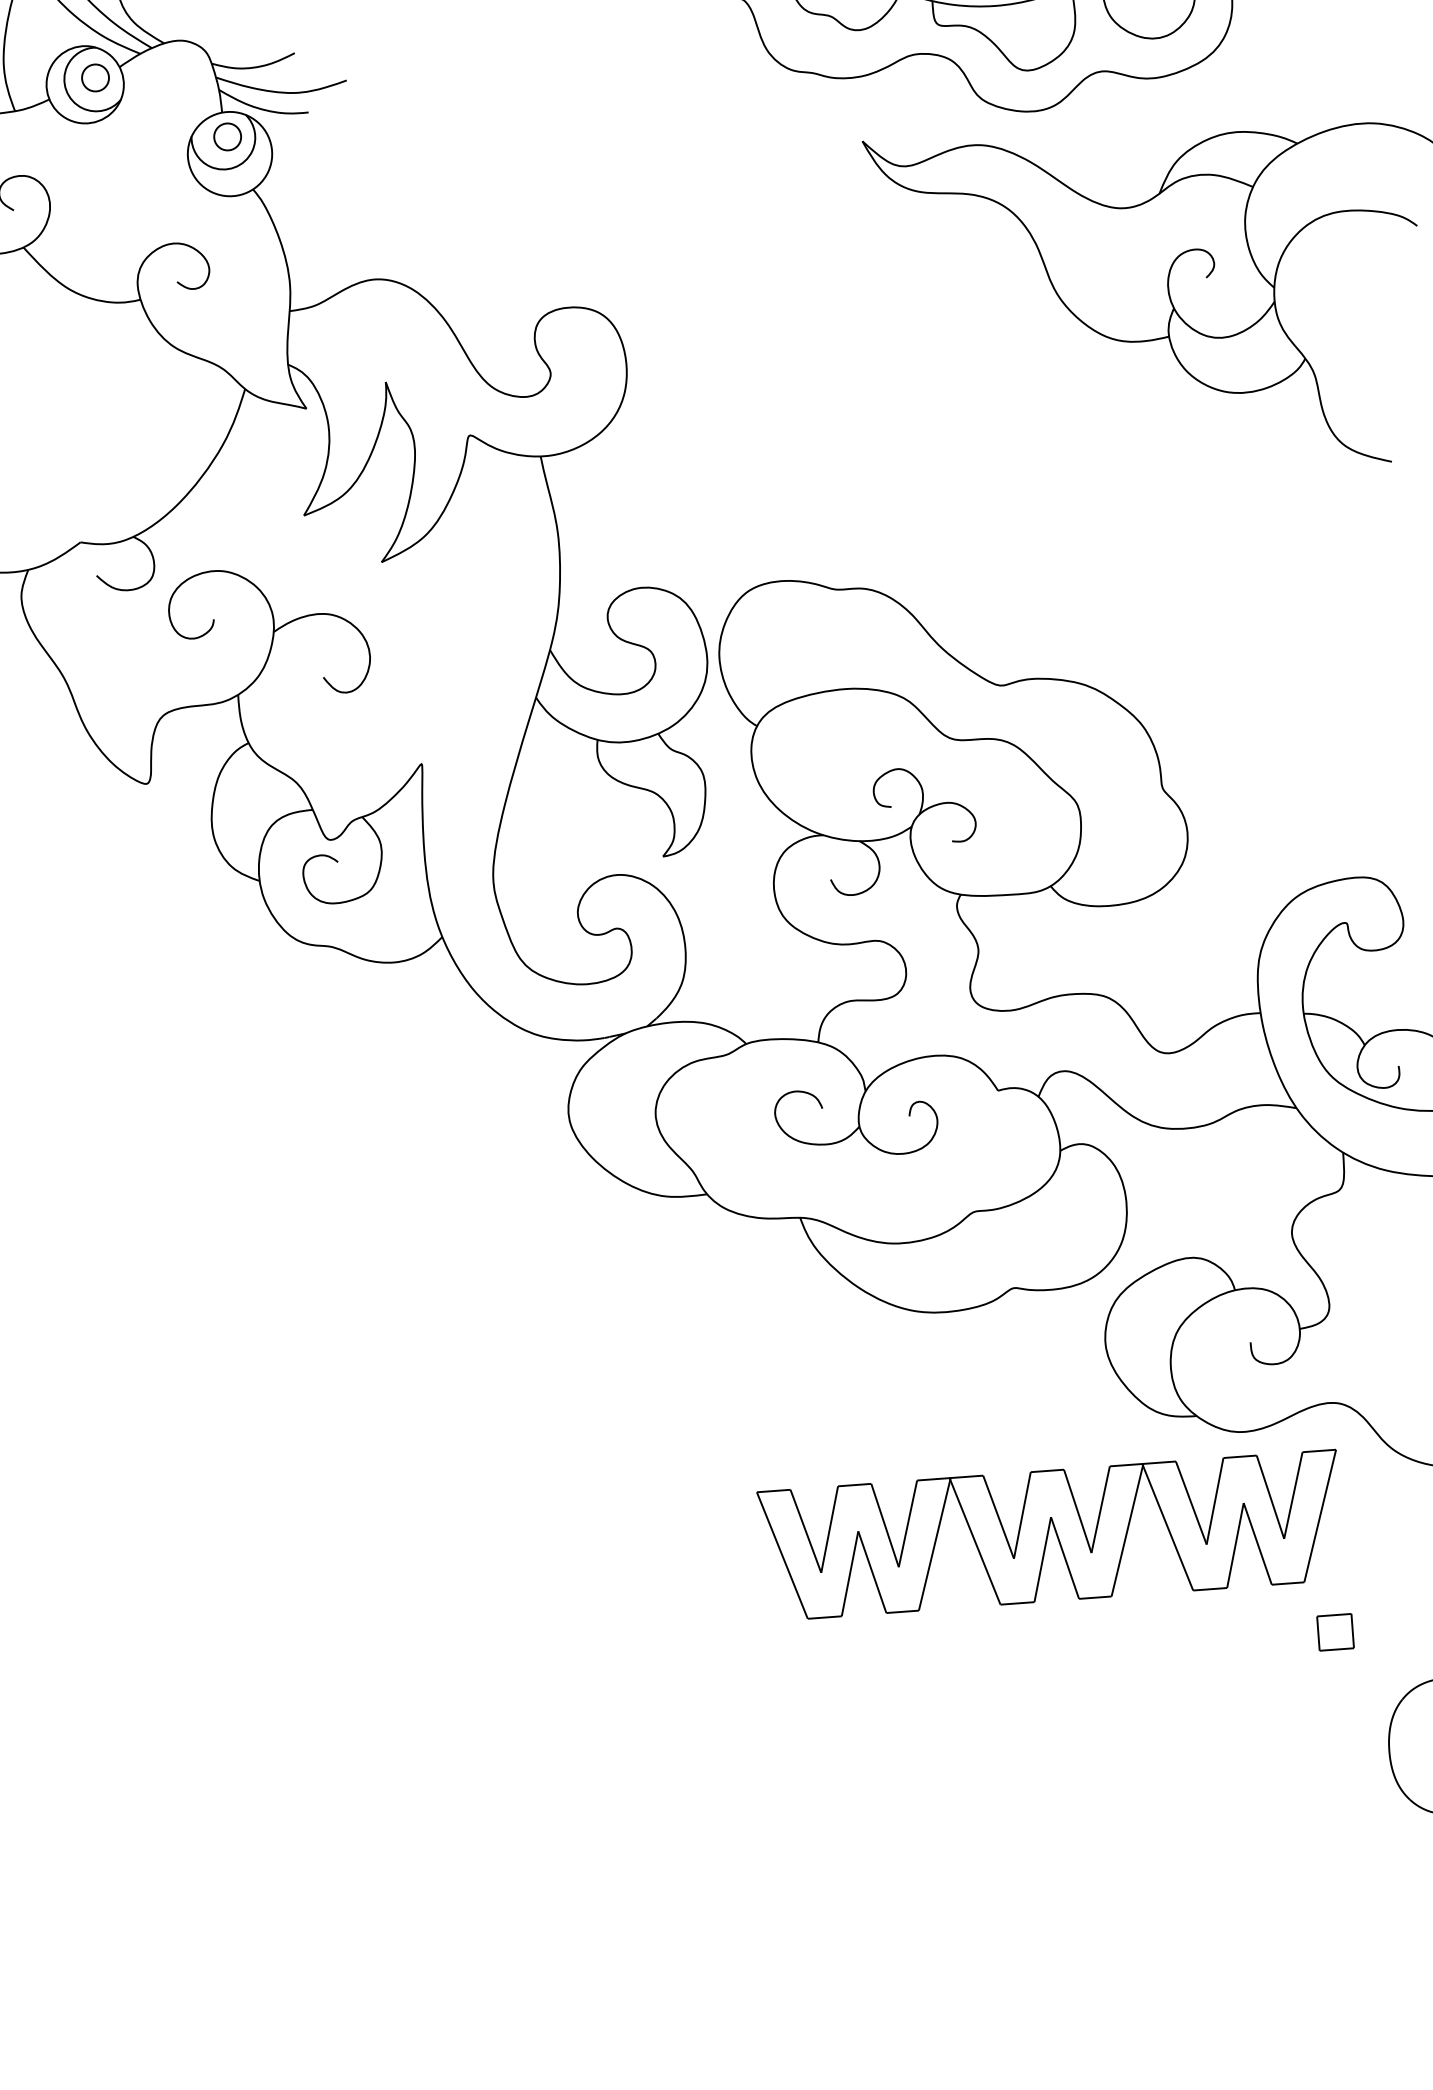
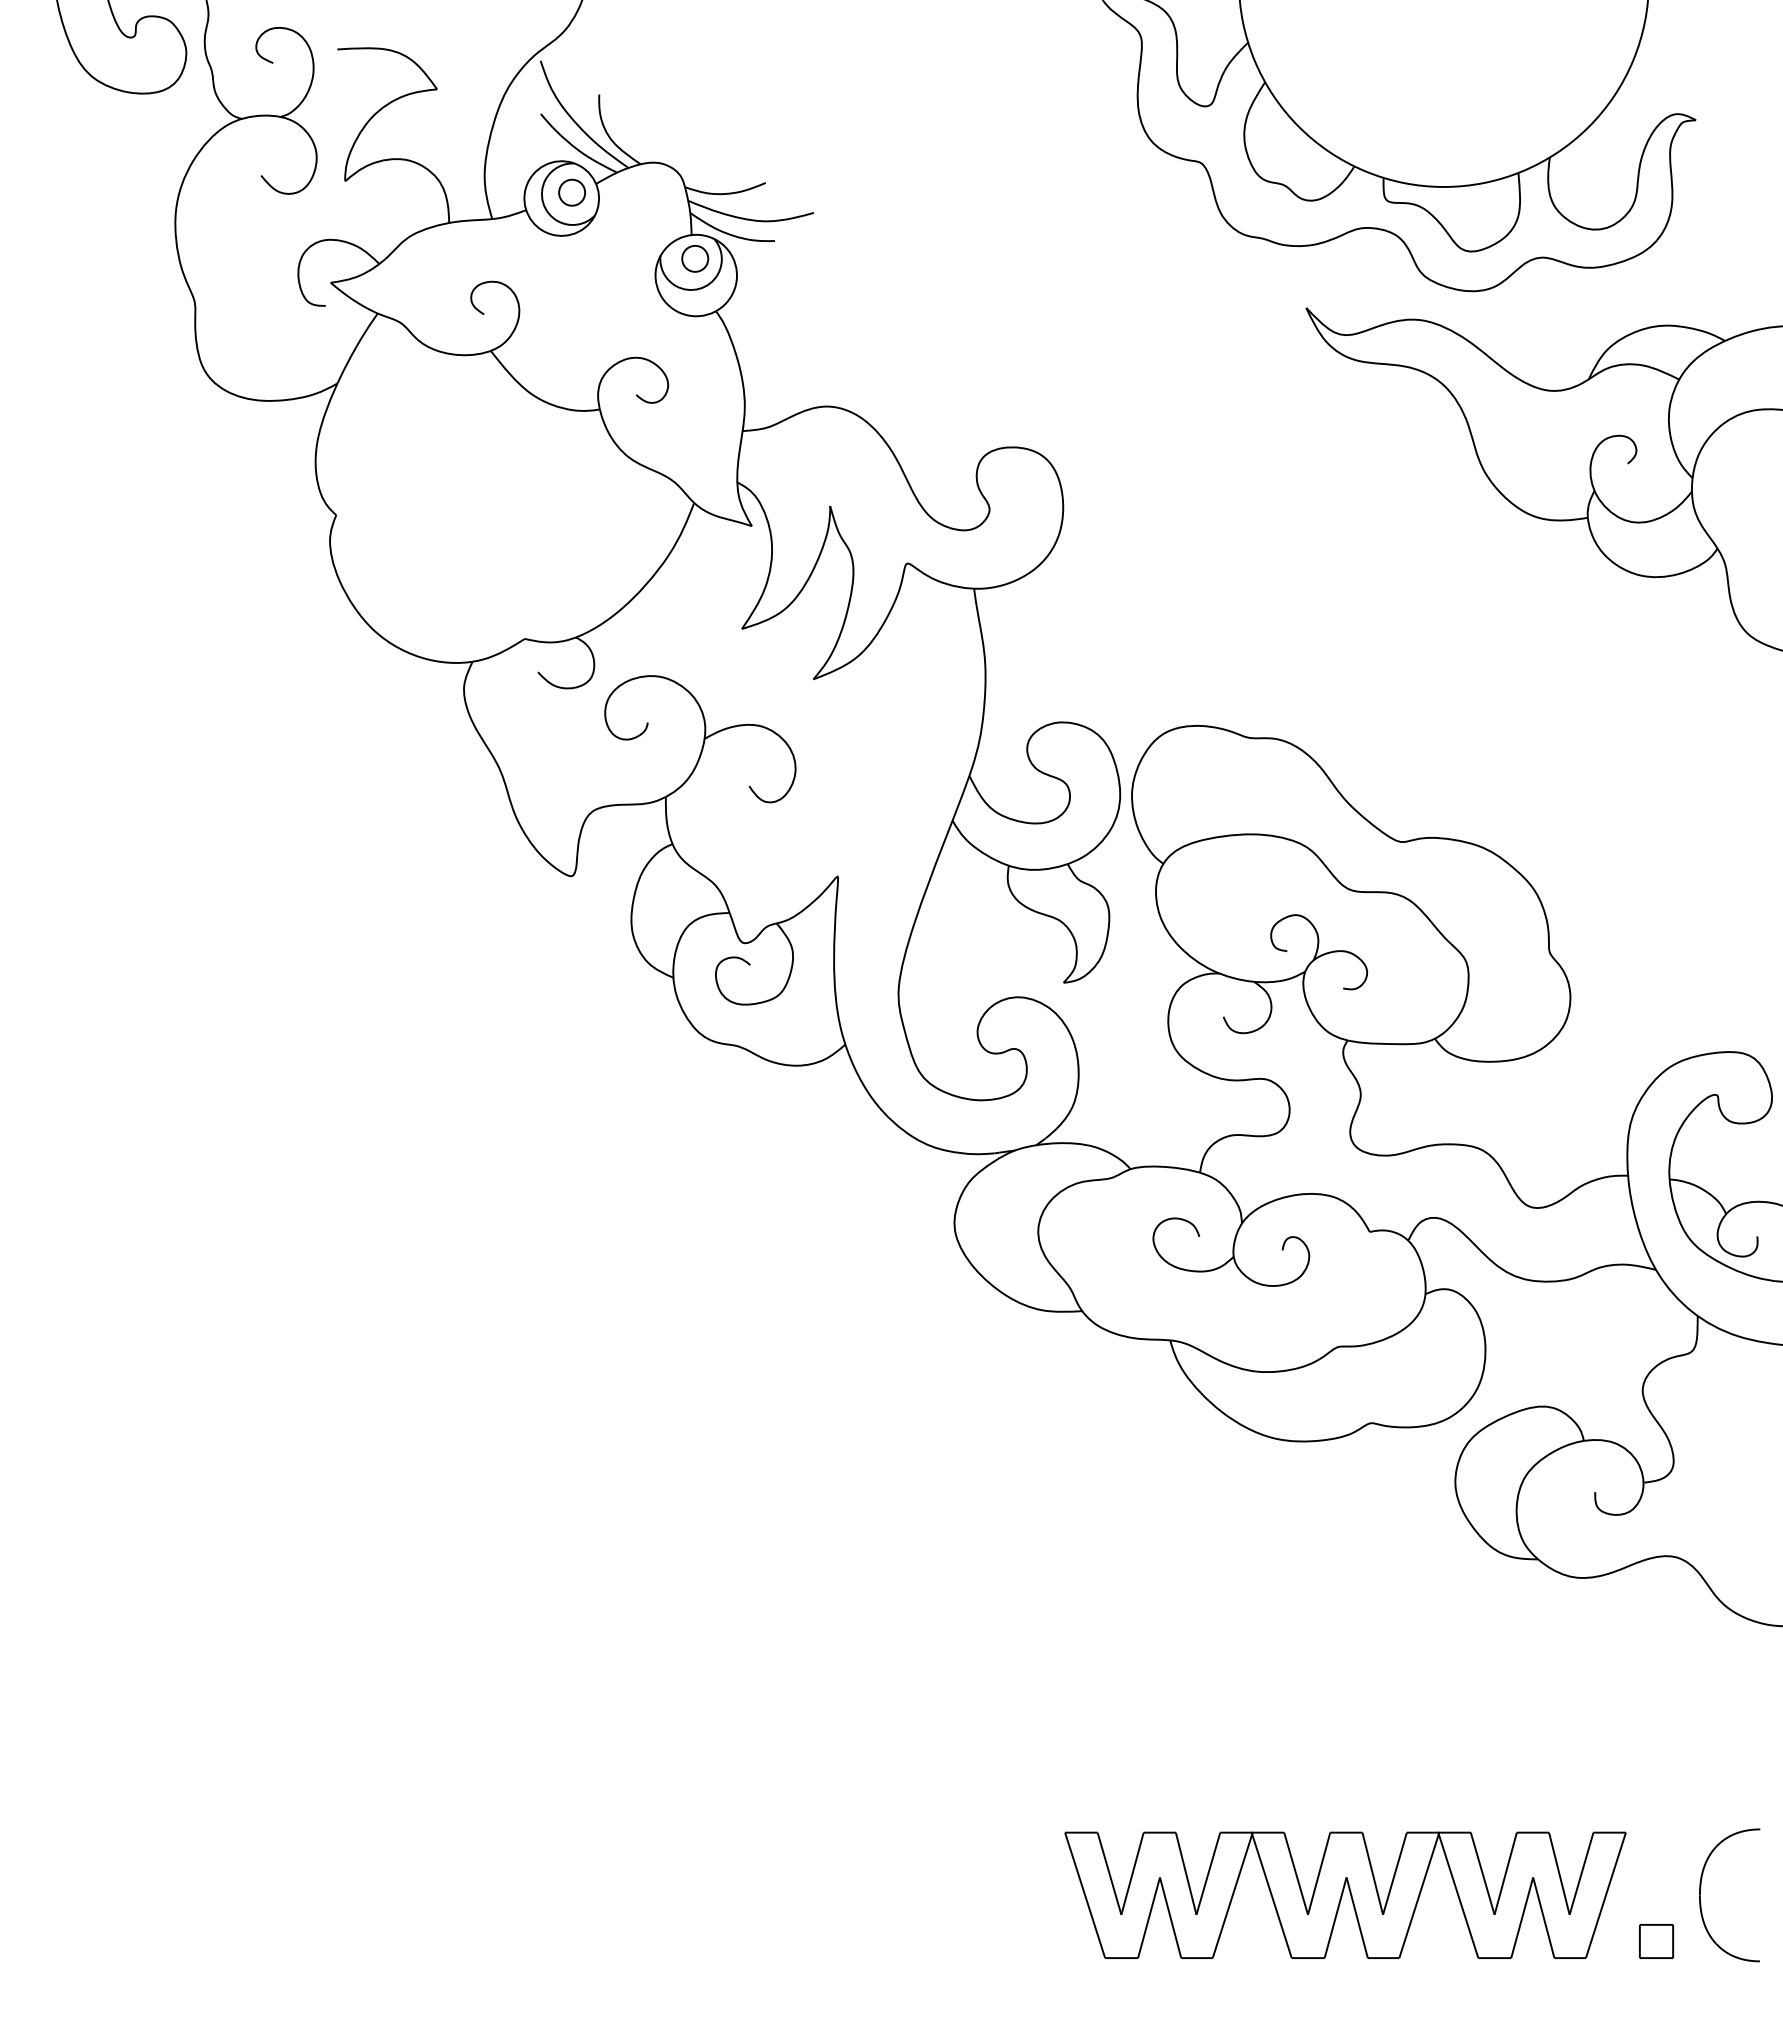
part: (1051, 1534) -> (1345, 1894), moved
part: (1335, 1632) -> (1656, 1941), moved

